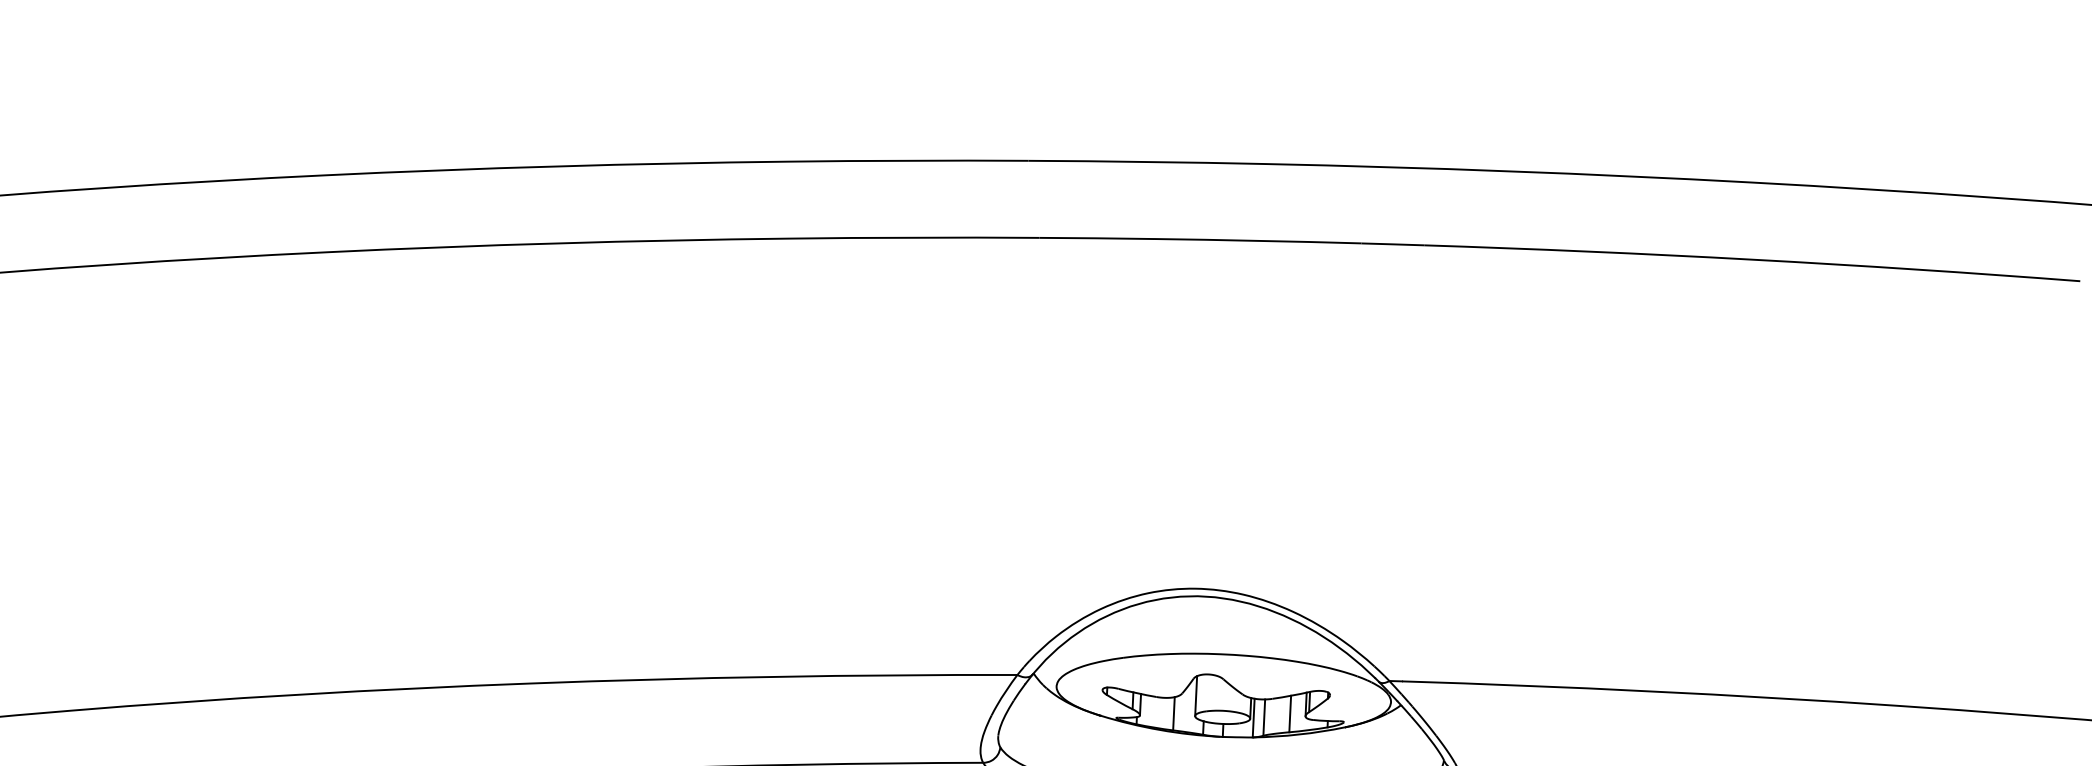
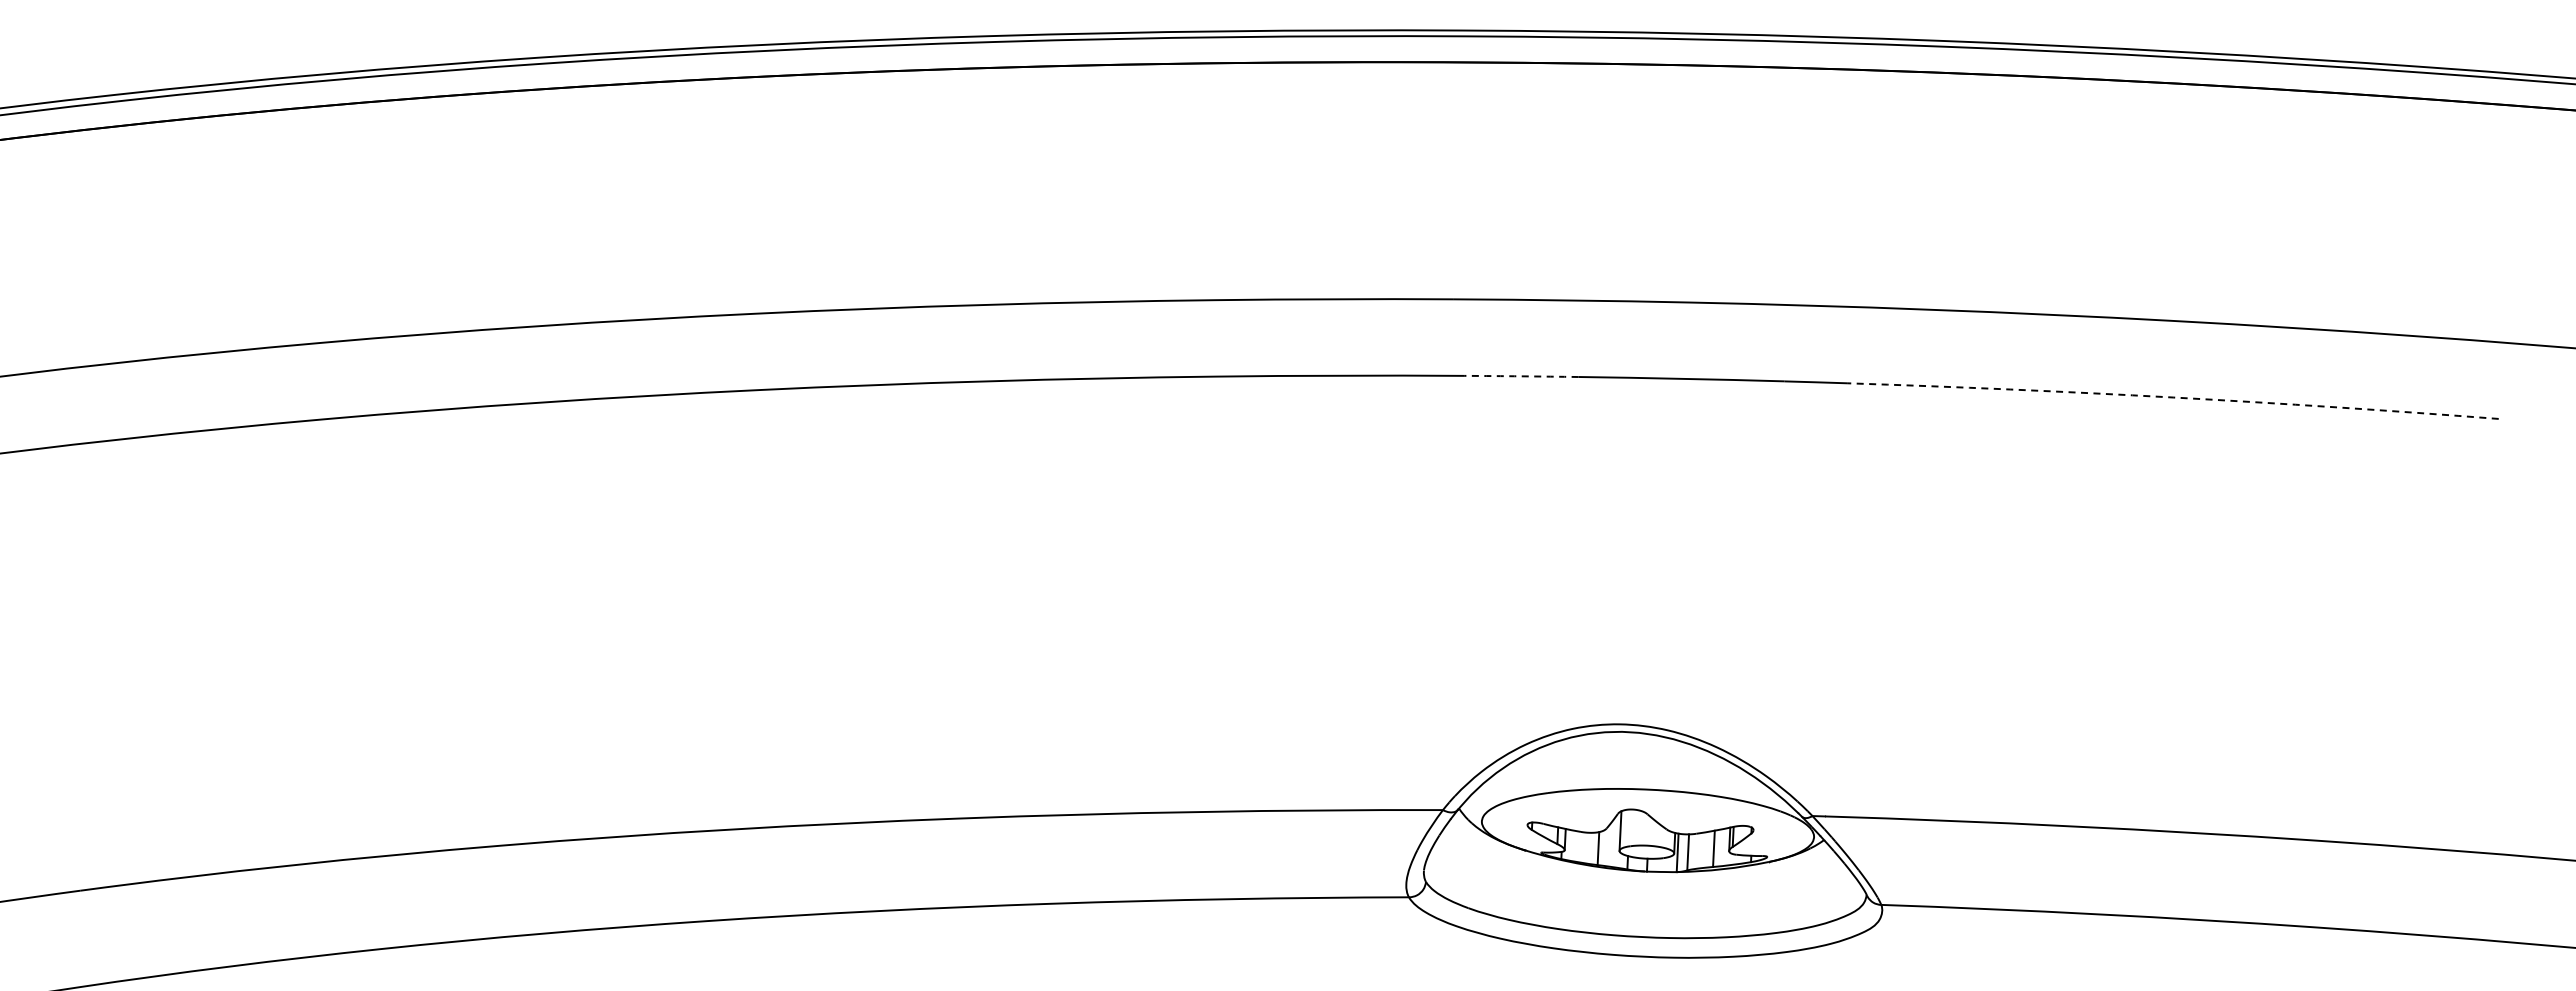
arc: (1096, 238) -> (1521, 376), solid -> dashed
arc: (1752, 259) -> (2173, 397), solid -> dashed

